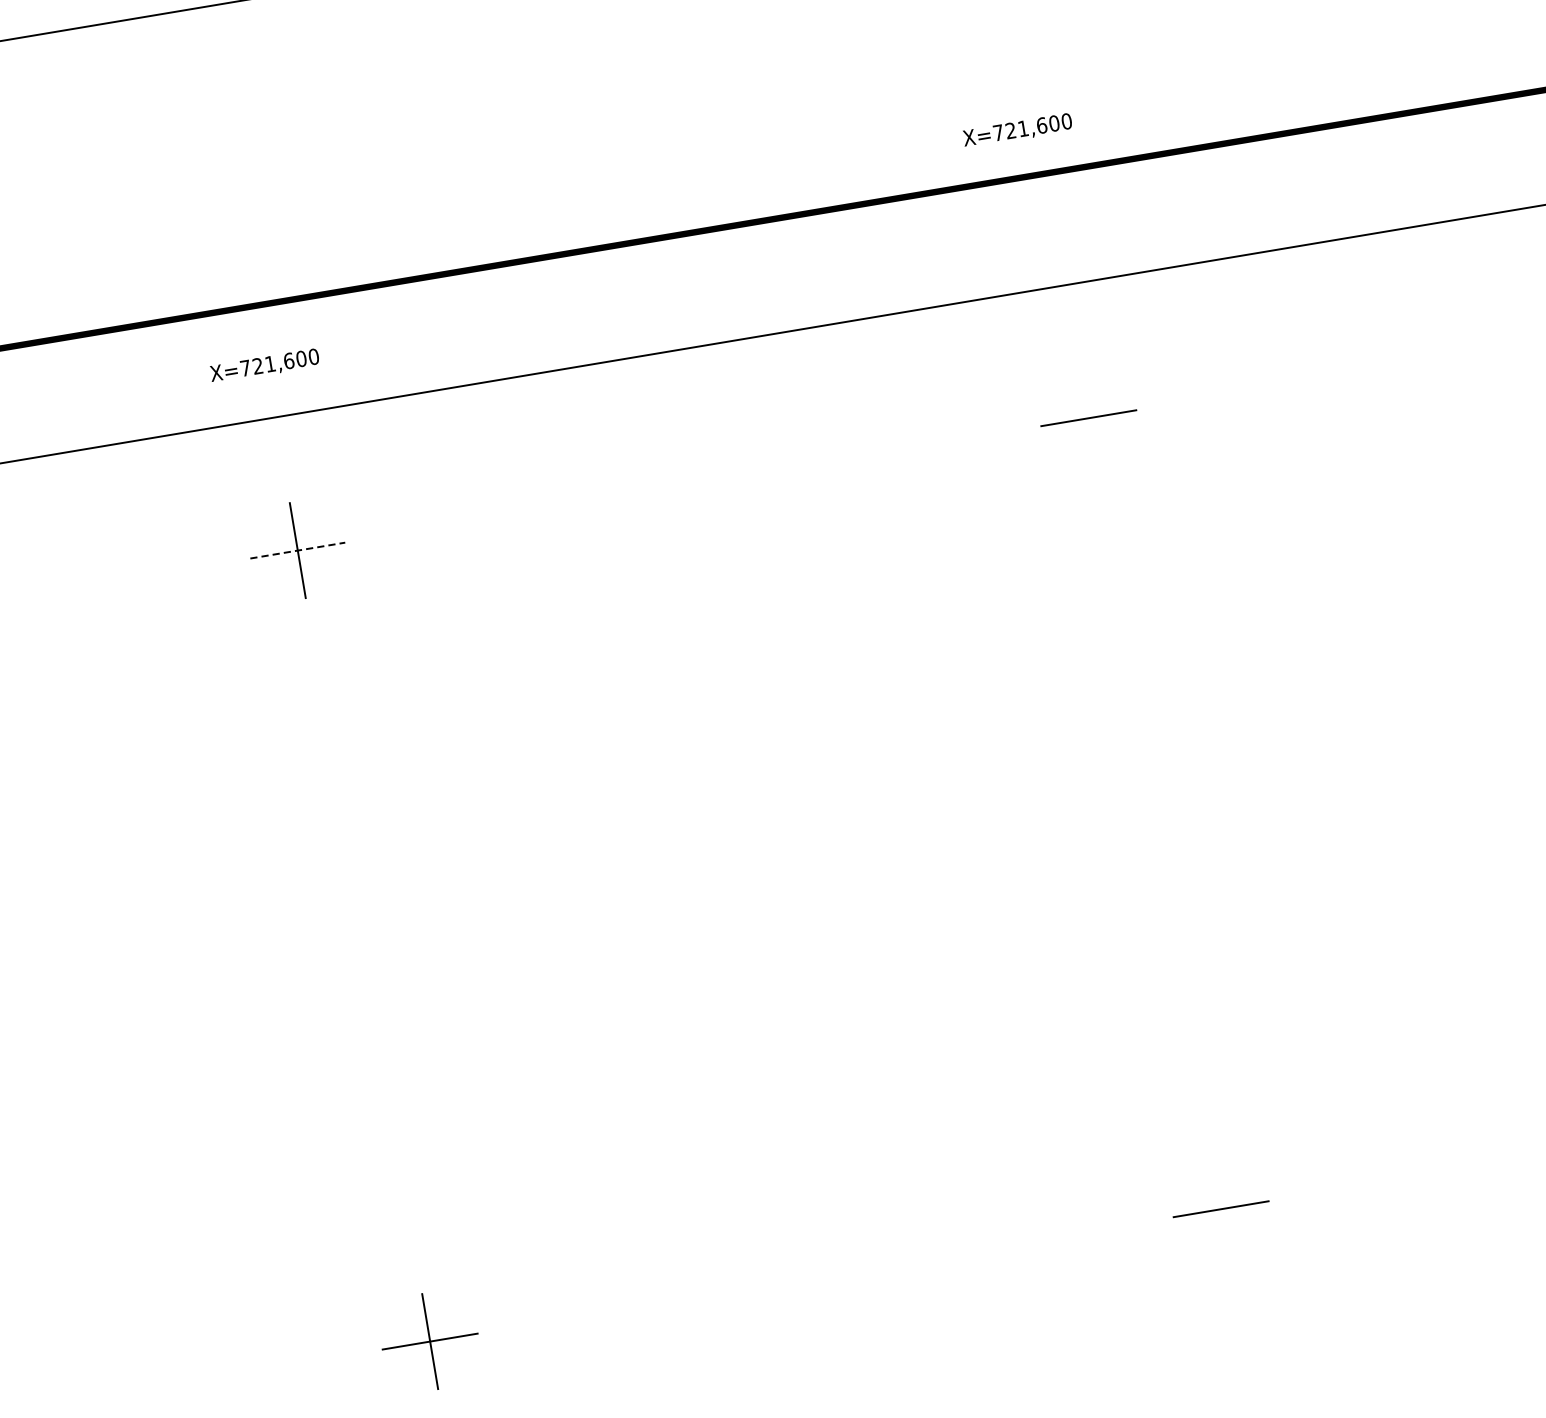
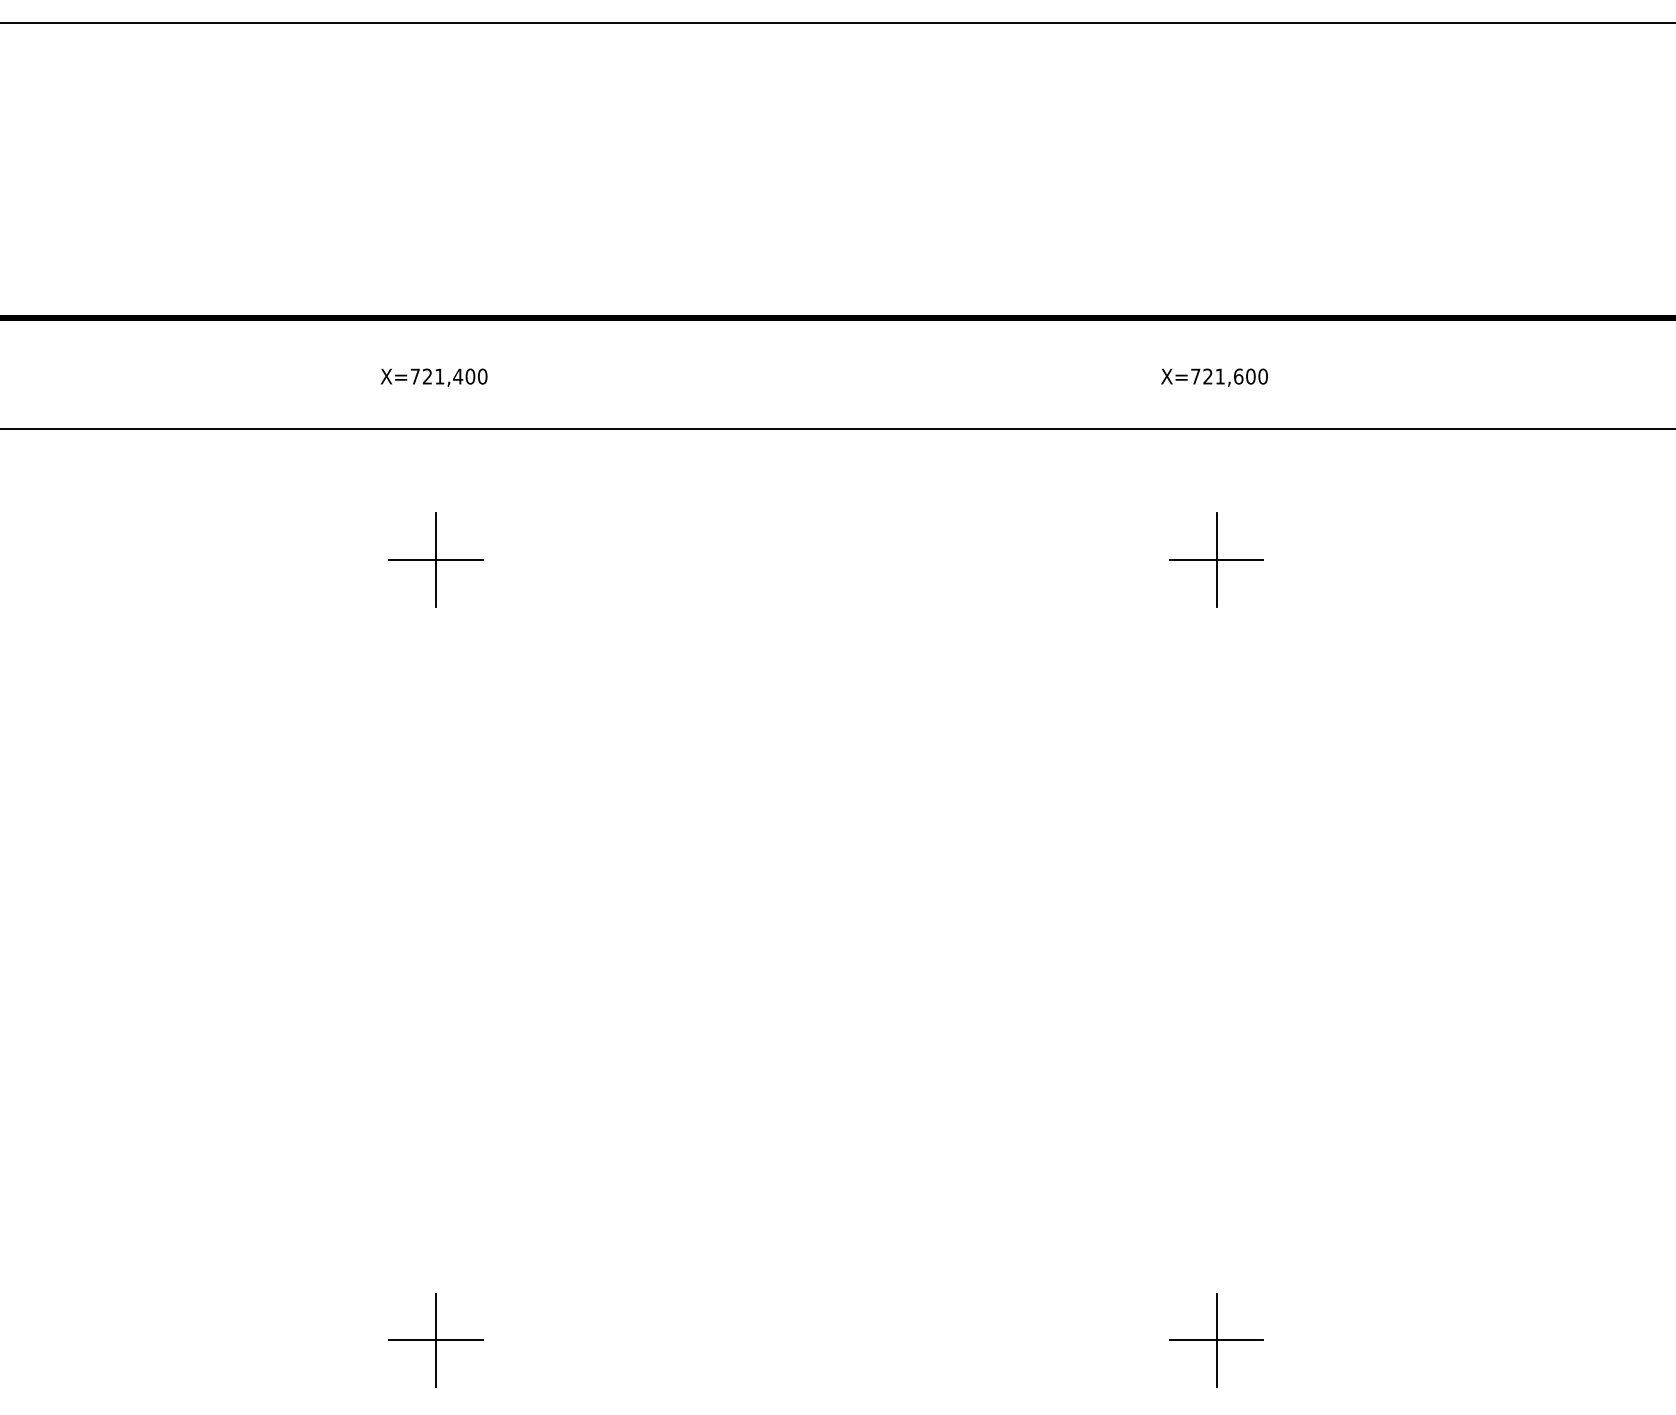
text: (1017, 130) -> (1214, 377), moved
text: (289, 360) -> (458, 376), X=721,600 -> X=721,400
line: (1088, 417) -> (1216, 559), added
line: (298, 551) -> (436, 560), dashed -> solid
line: (1221, 1209) -> (1216, 1340), added

